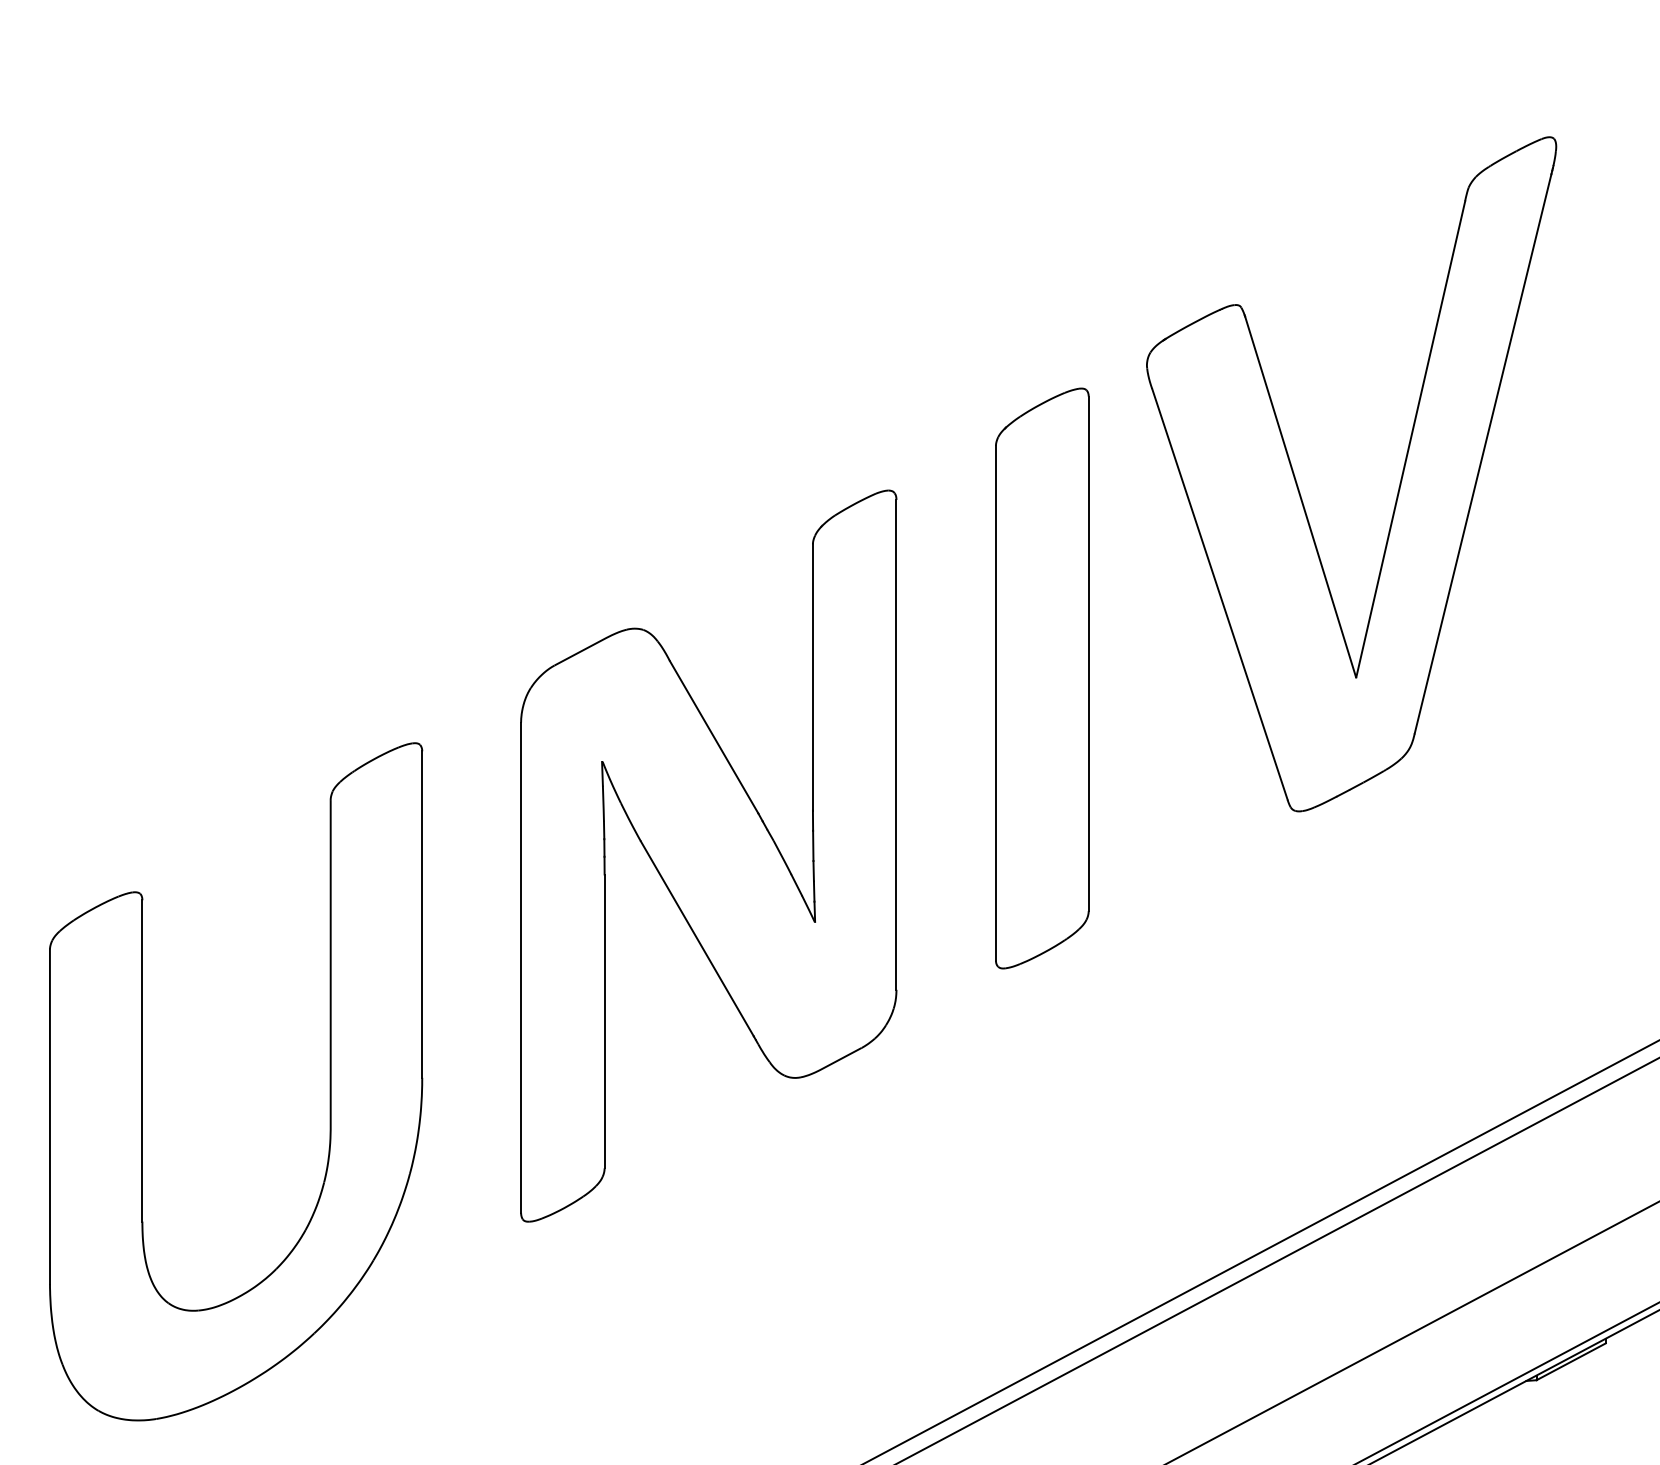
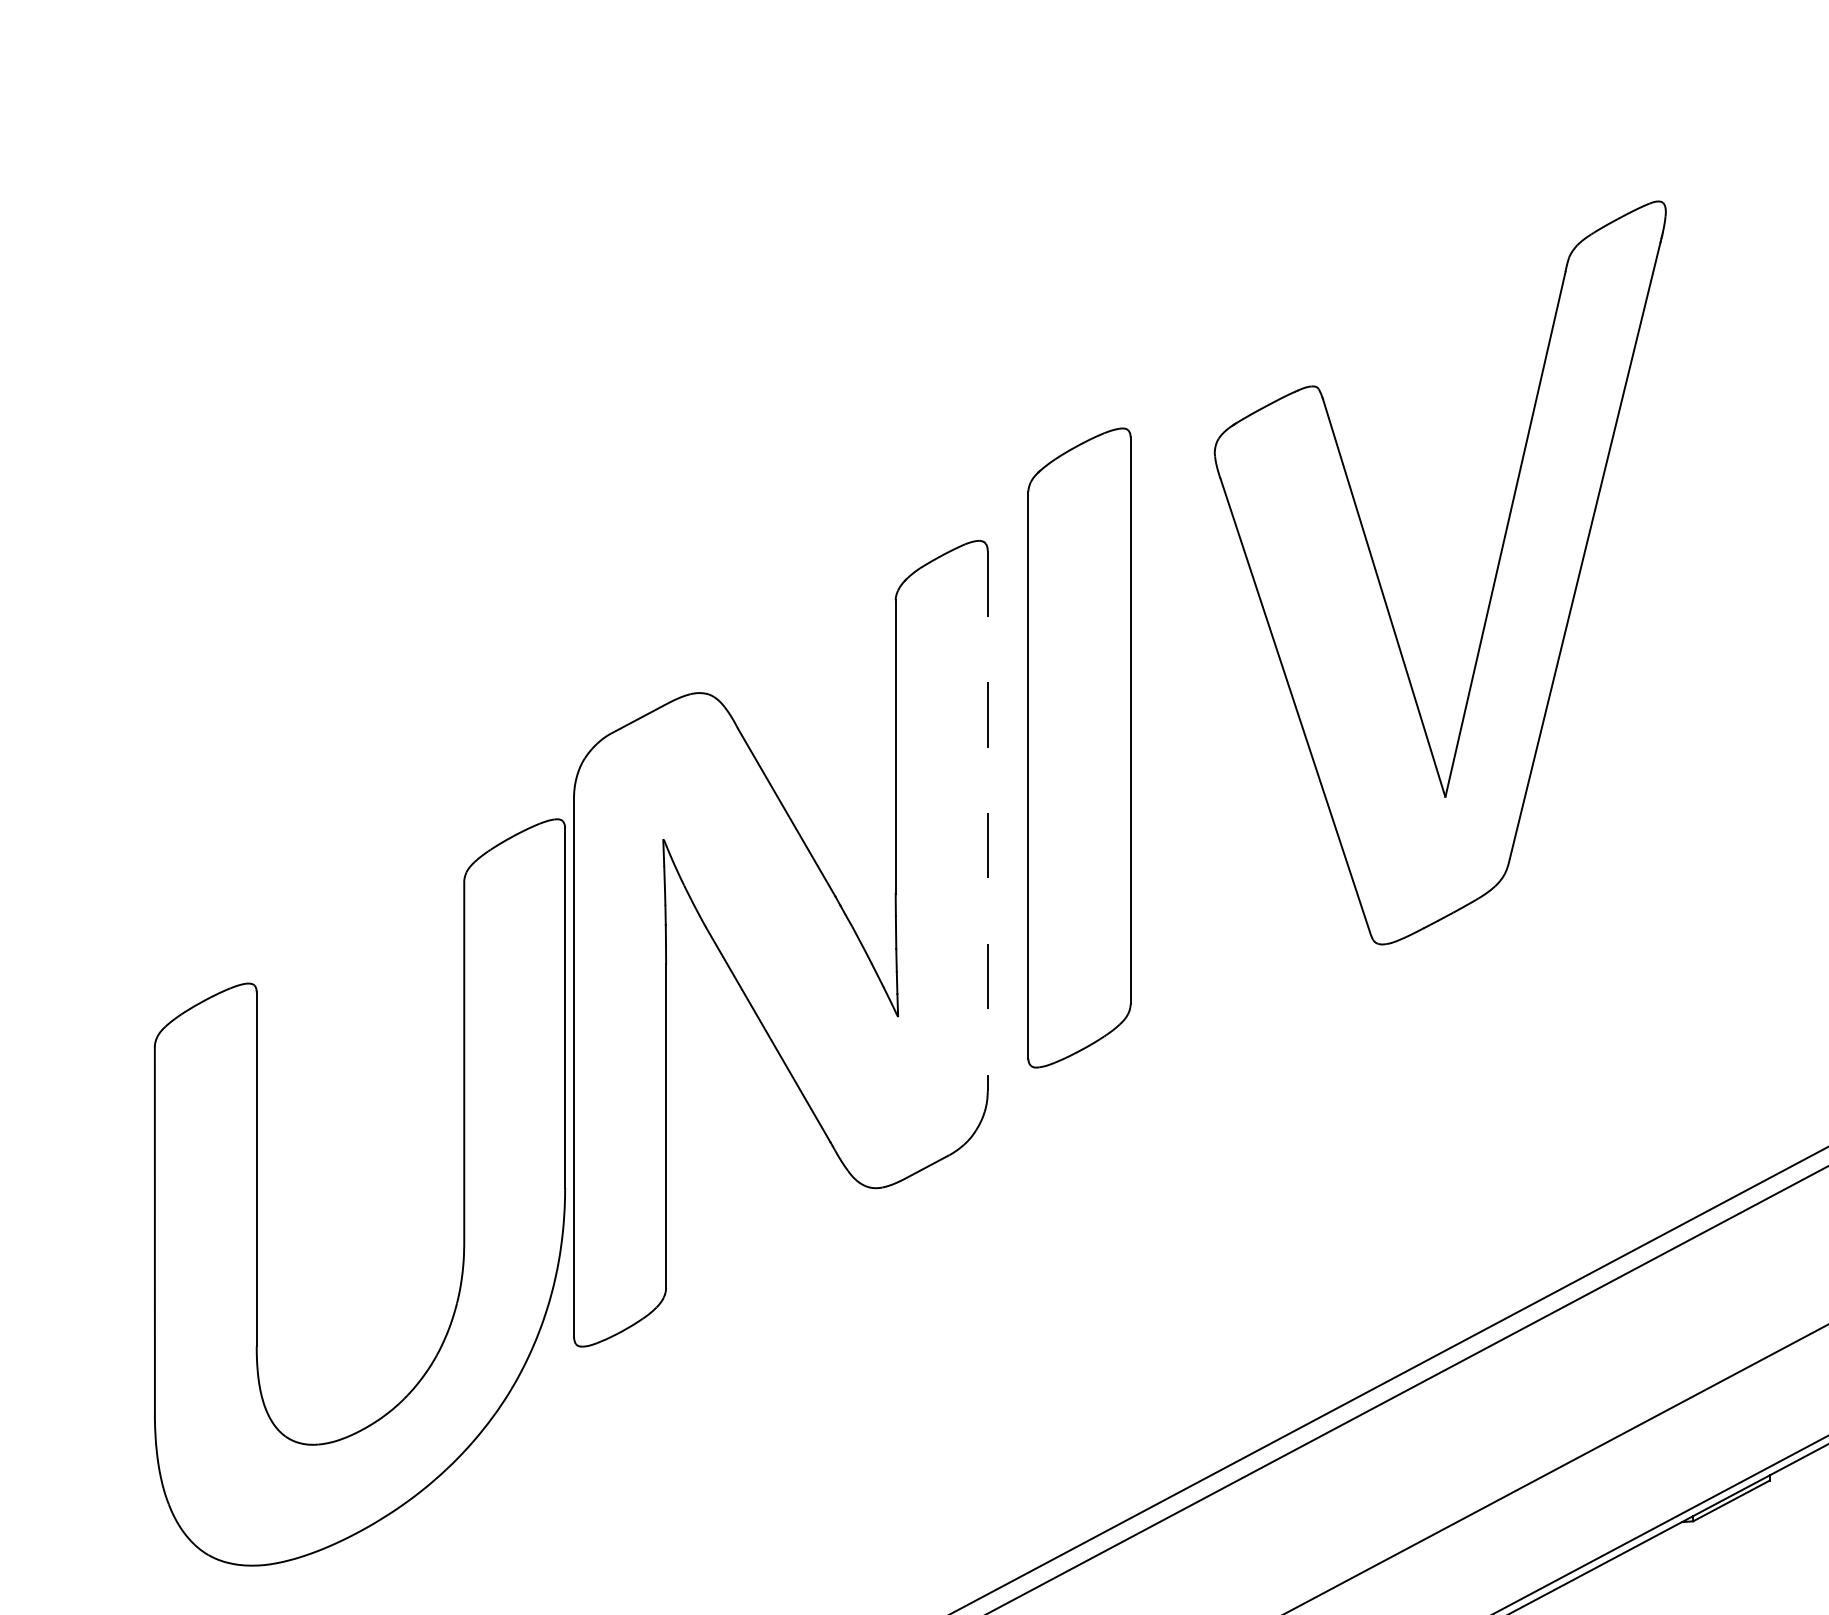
part: (1398, 485) -> (1492, 585), moved
part: (1042, 678) -> (1079, 747), moved
line: (896, 745) -> (987, 821), solid -> dashed
part: (143, 1081) -> (257, 1192), moved

